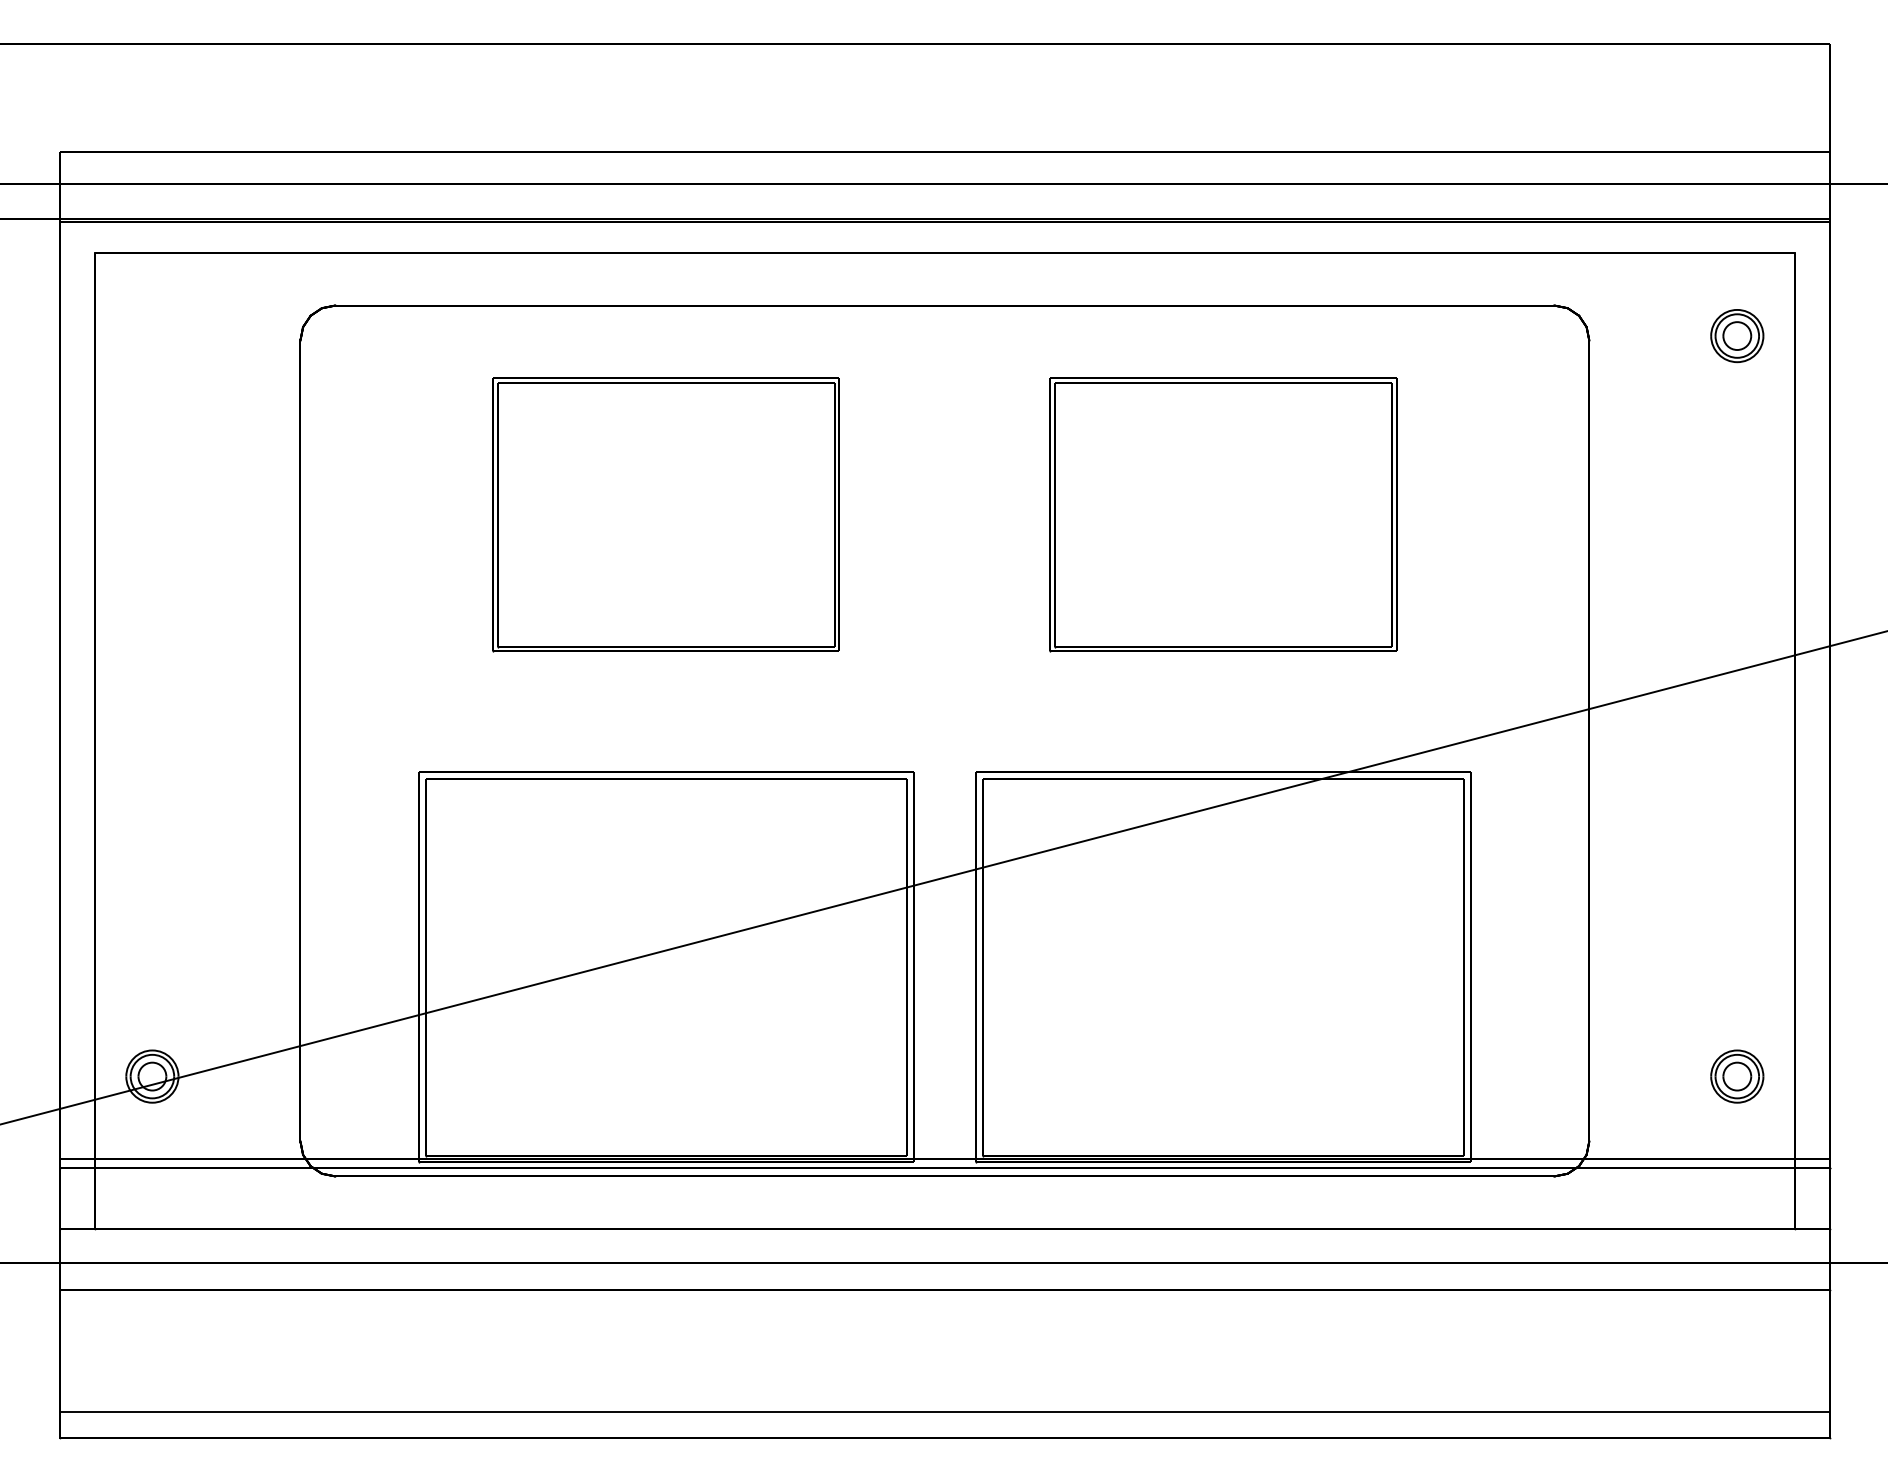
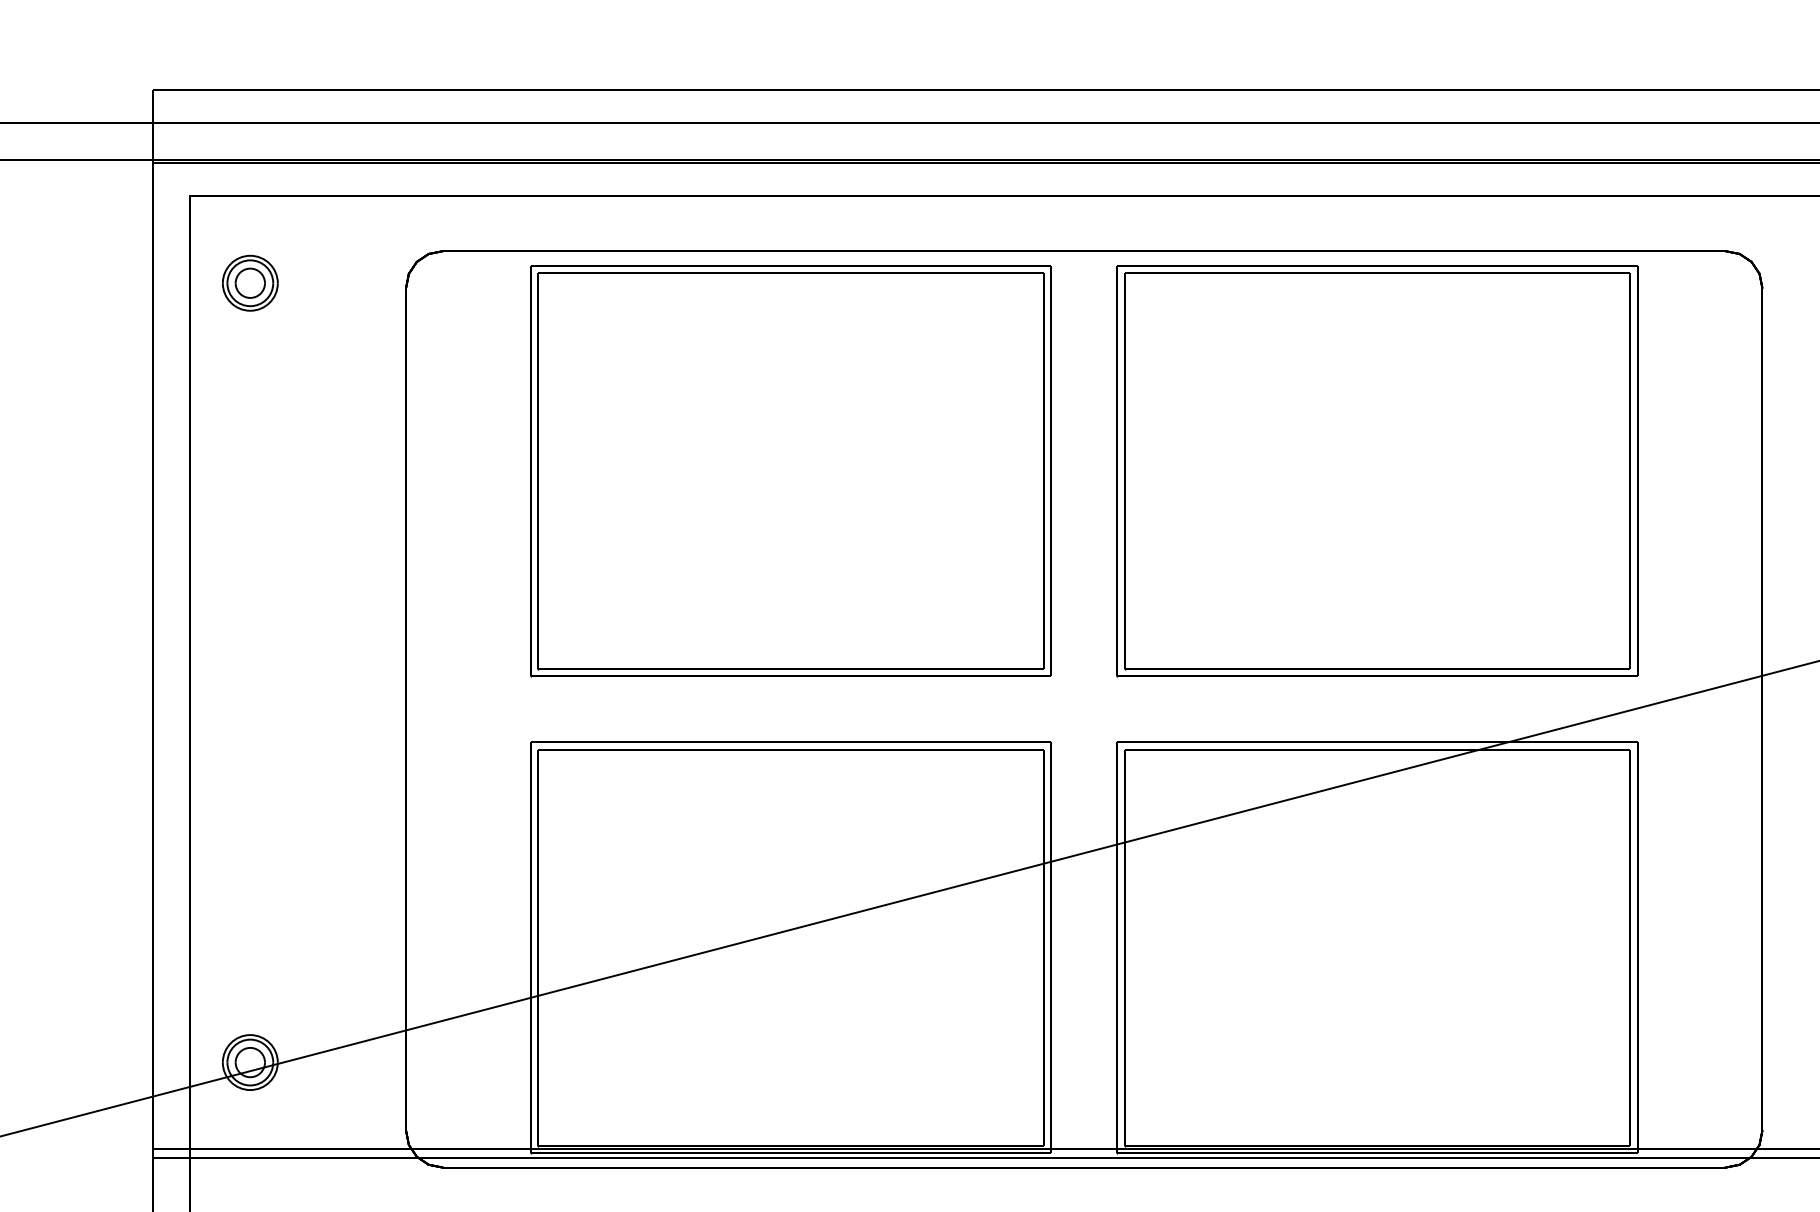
part: (152, 336) -> (250, 283), added
part: (666, 515) -> (791, 472), size x1.43
part: (1223, 515) -> (1377, 472), size x1.43

